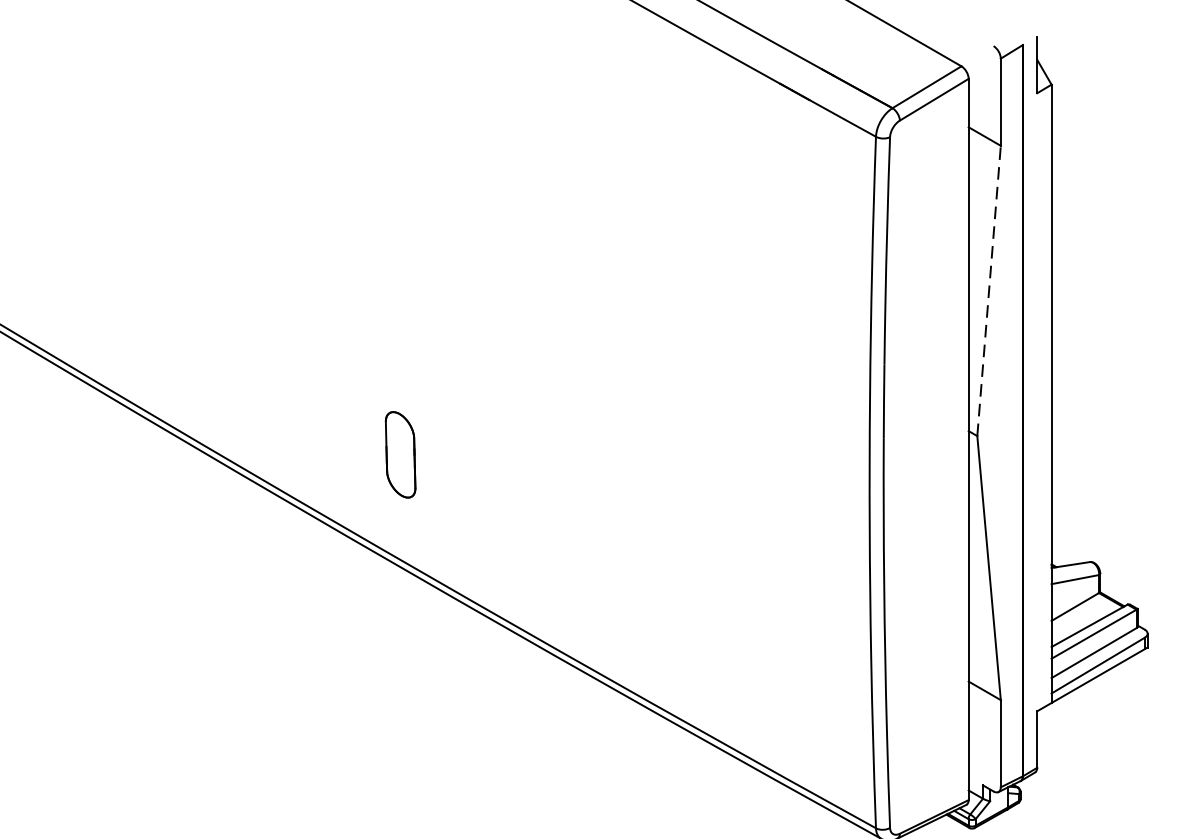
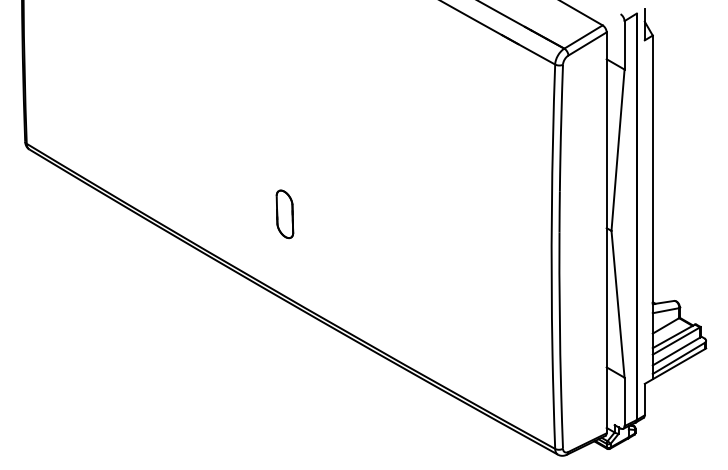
line: (989, 291) -> (618, 150), dashed -> solid
part: (399, 455) -> (284, 214), moved

